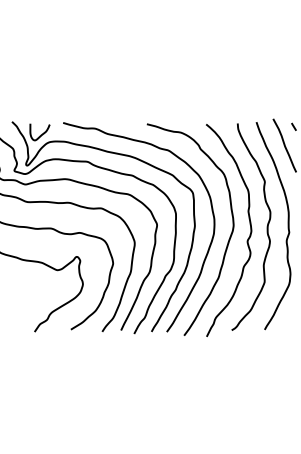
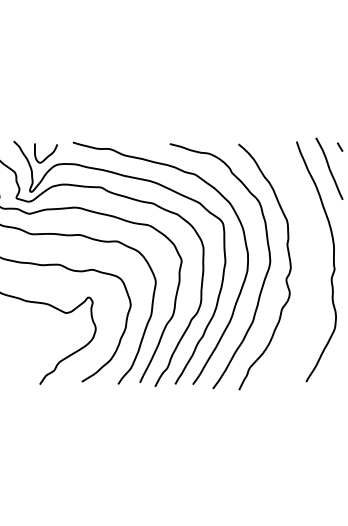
curve: (266, 226) -> (308, 262), removed

